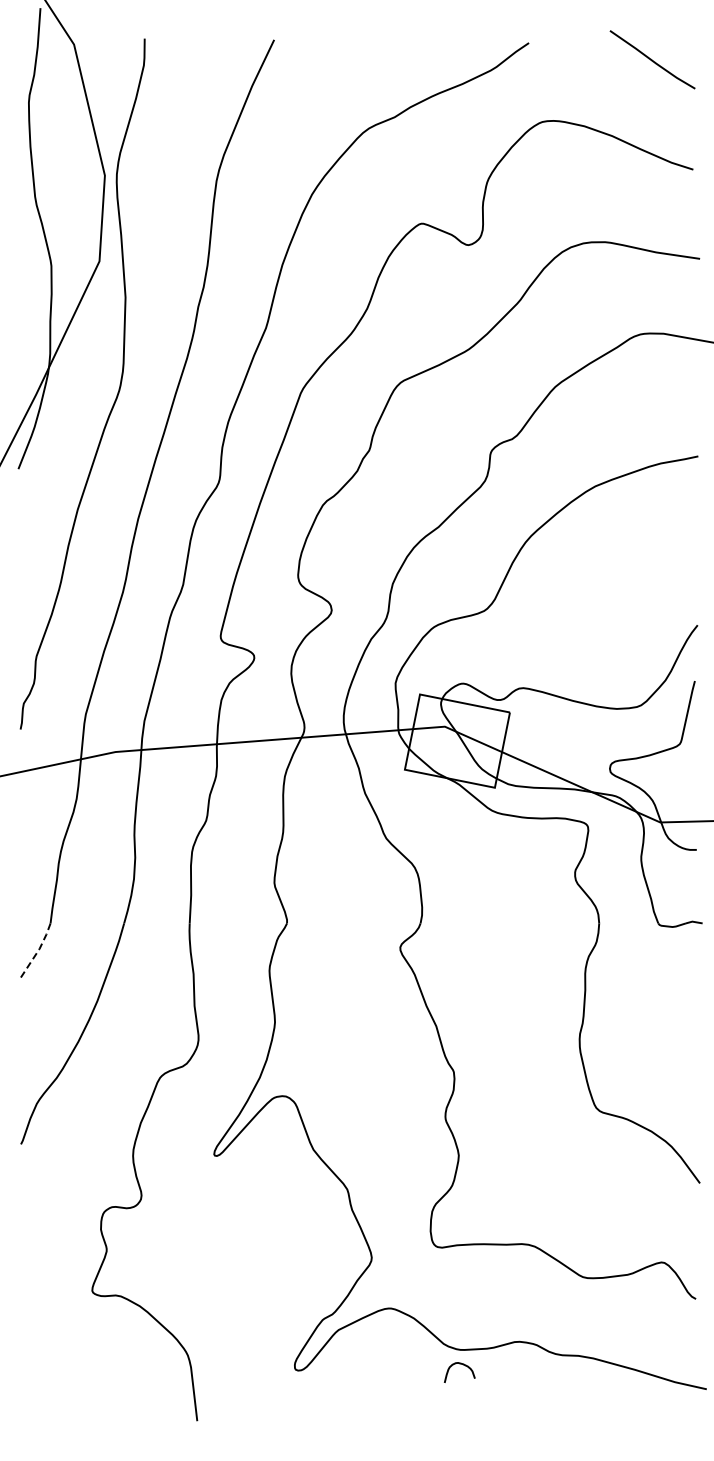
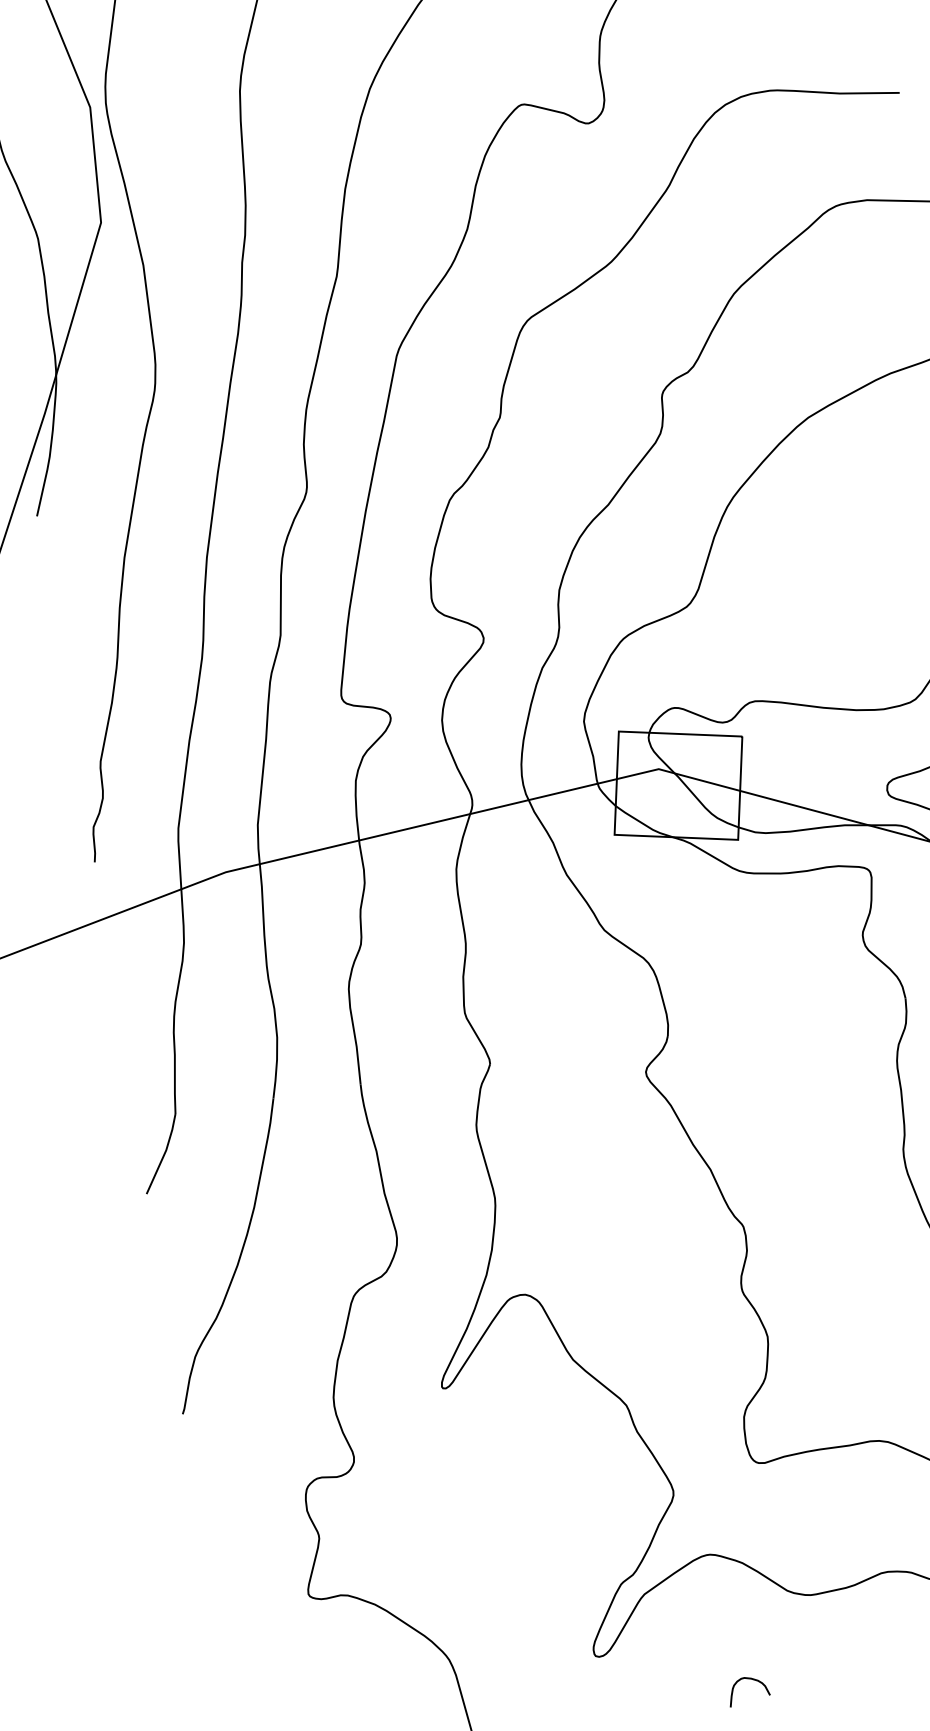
line: (37, 951) -> (164, 1154), dashed -> solid
curve: (459, 1364) -> (746, 1679), moved

